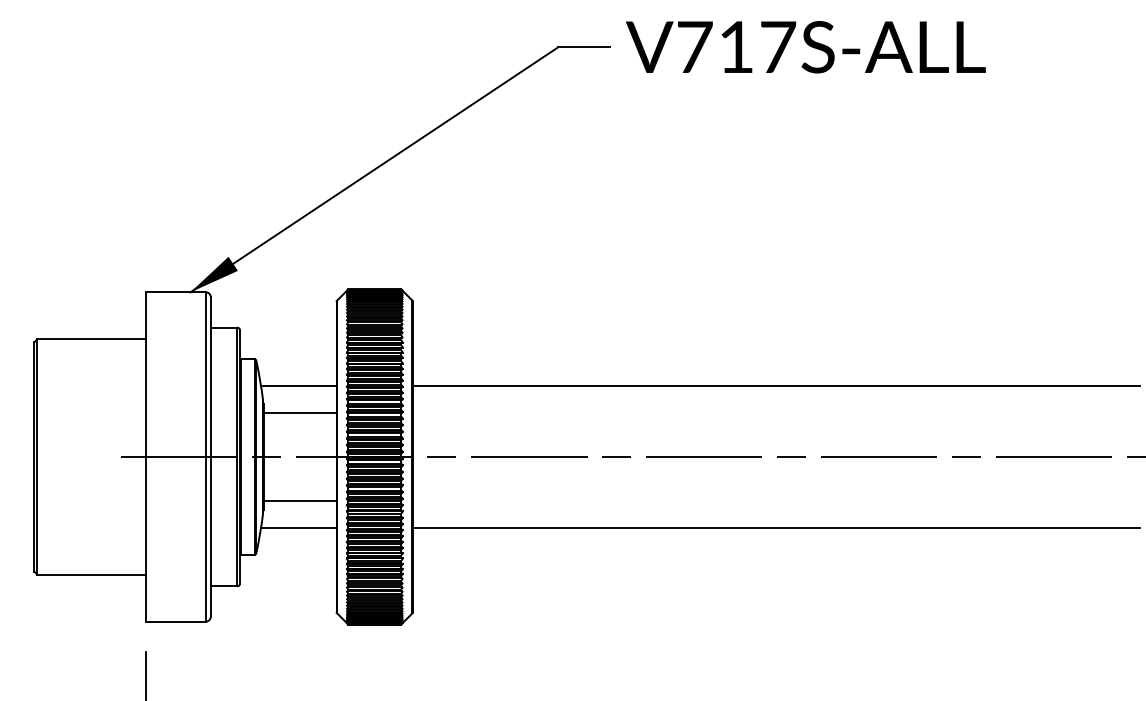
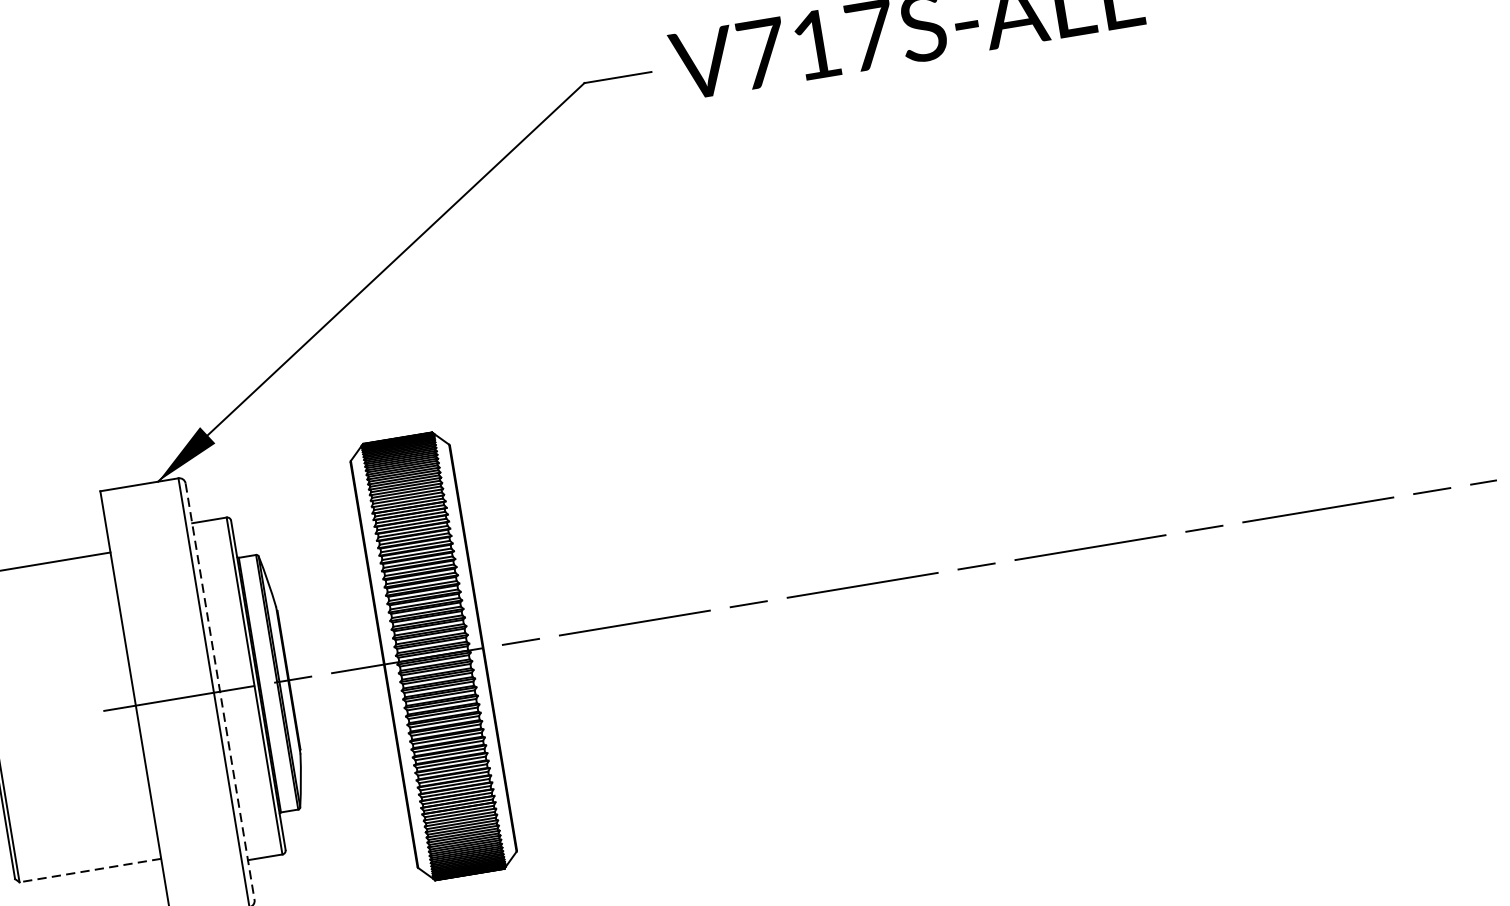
line: (298, 386) -> (319, 581), removed
line: (775, 386) -> (940, 478), removed
line: (299, 412) -> (326, 614), removed
line: (210, 456) -> (219, 691), solid -> dashed
line: (299, 501) -> (345, 730), removed
line: (298, 527) -> (349, 764), removed
line: (775, 527) -> (970, 661), removed
line: (91, 574) -> (90, 870), solid -> dashed

